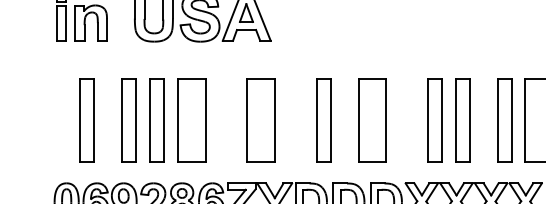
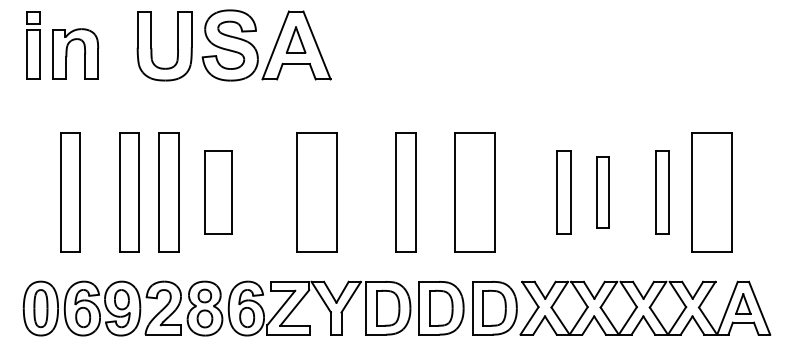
part: (191, 120) -> (218, 192), size x0.7
part: (434, 120) -> (563, 192), size x0.7
part: (462, 120) -> (602, 192), size x0.6
part: (504, 120) -> (662, 192), size x0.7

